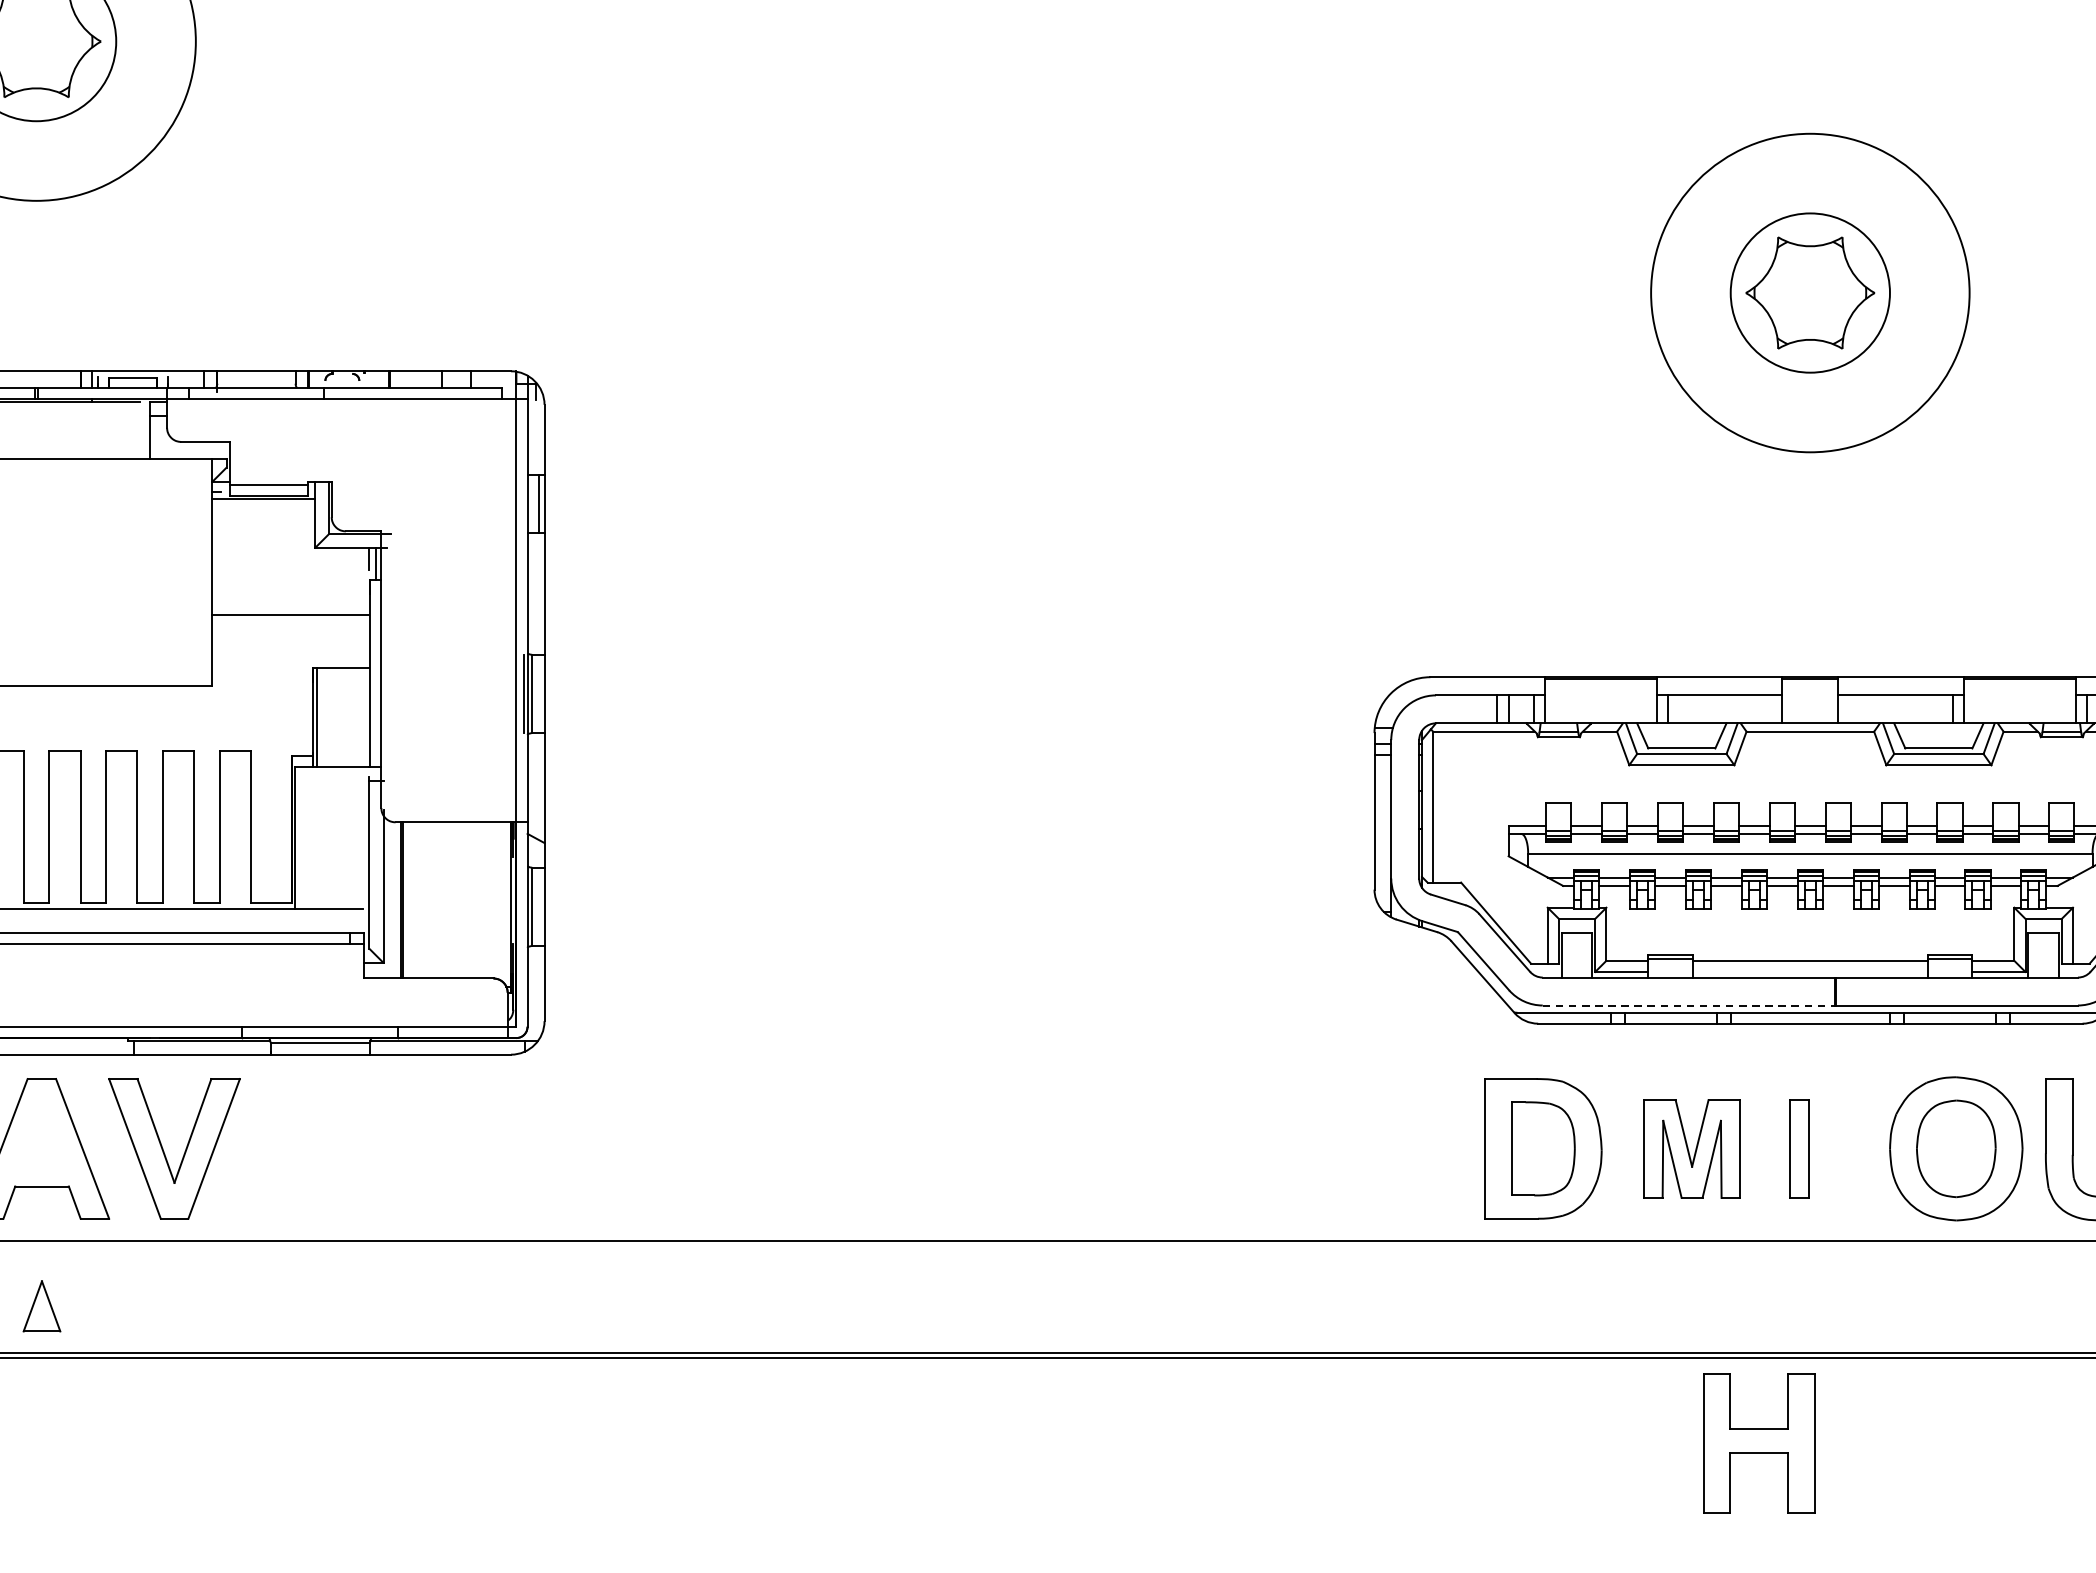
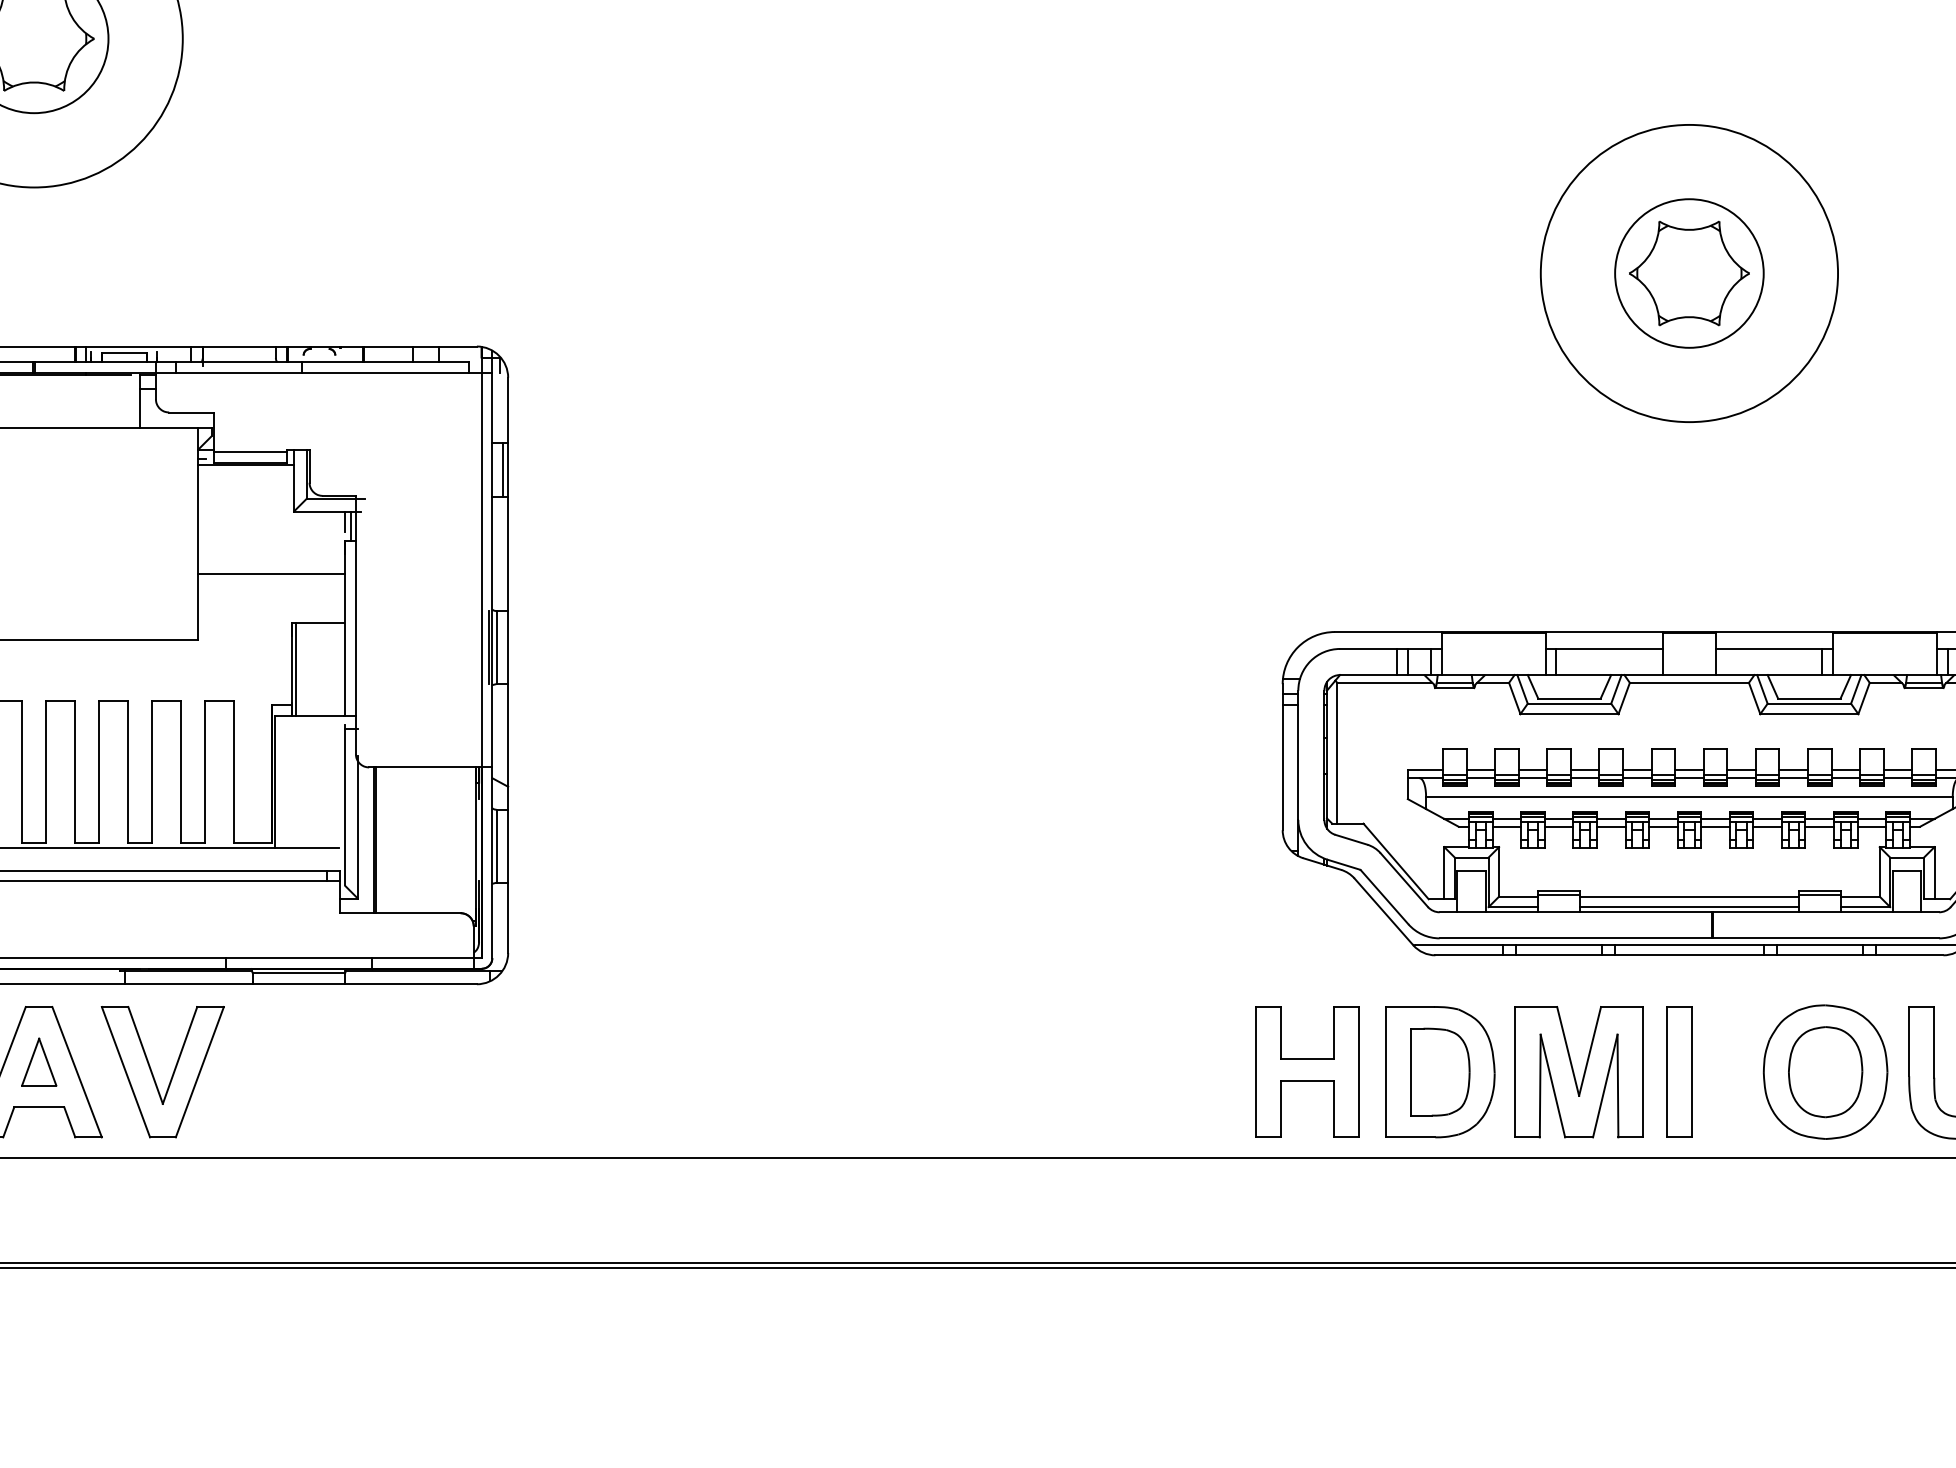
line: (1809, 972) -> (1688, 907), added
line: (1689, 1005) -> (1576, 938), dashed -> solid
part: (1799, 1148) -> (1679, 1071), size x1.43
part: (1691, 1149) -> (1578, 1072), size x1.43
part: (42, 1305) -> (39, 1061), moved
part: (1759, 1442) -> (1307, 1071), moved

